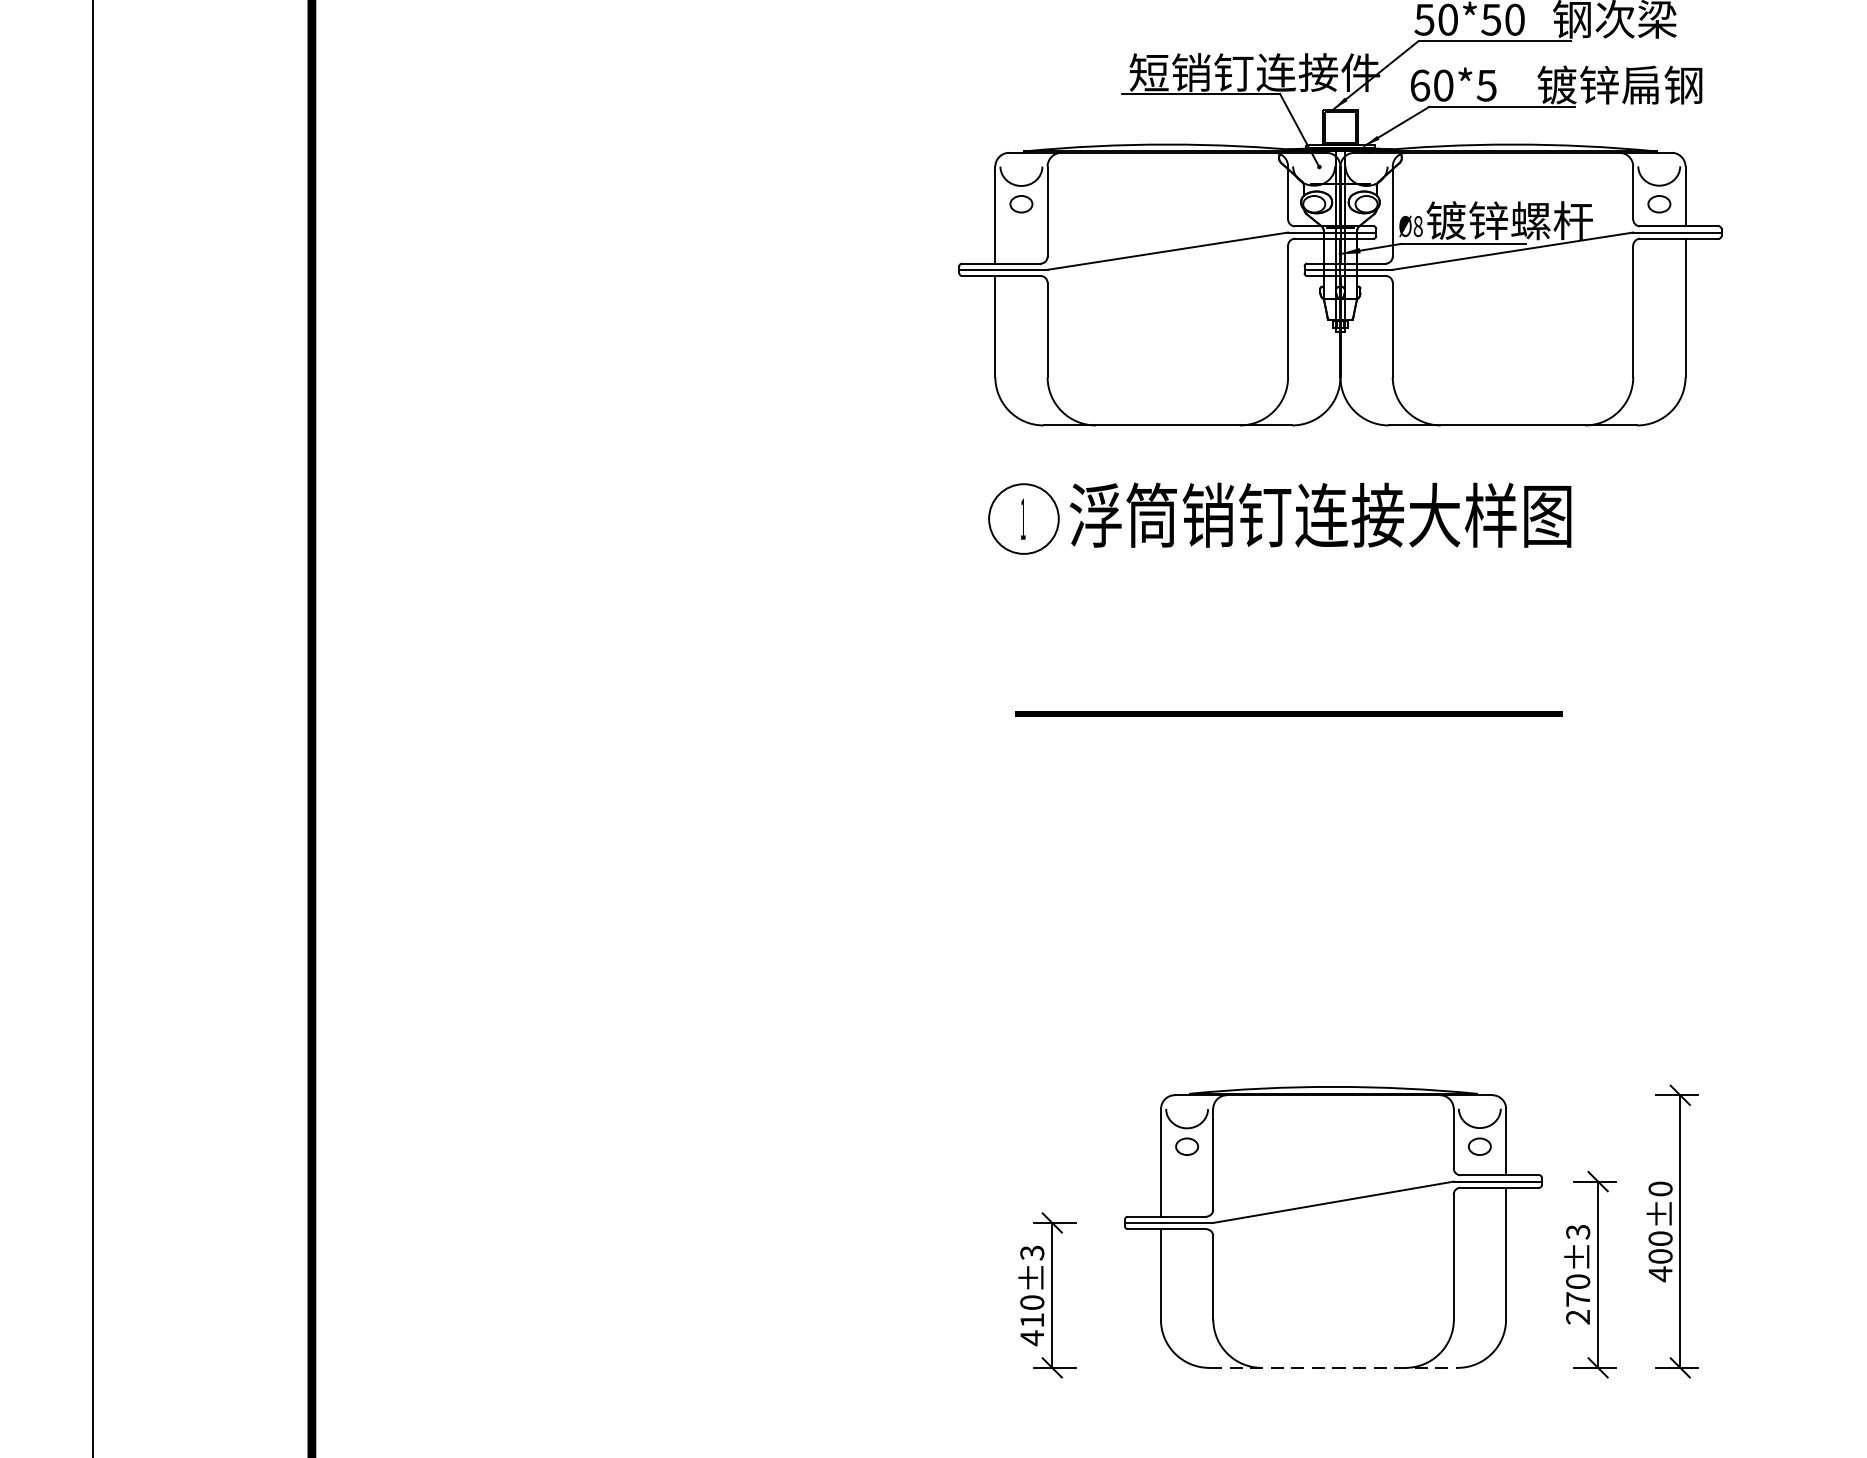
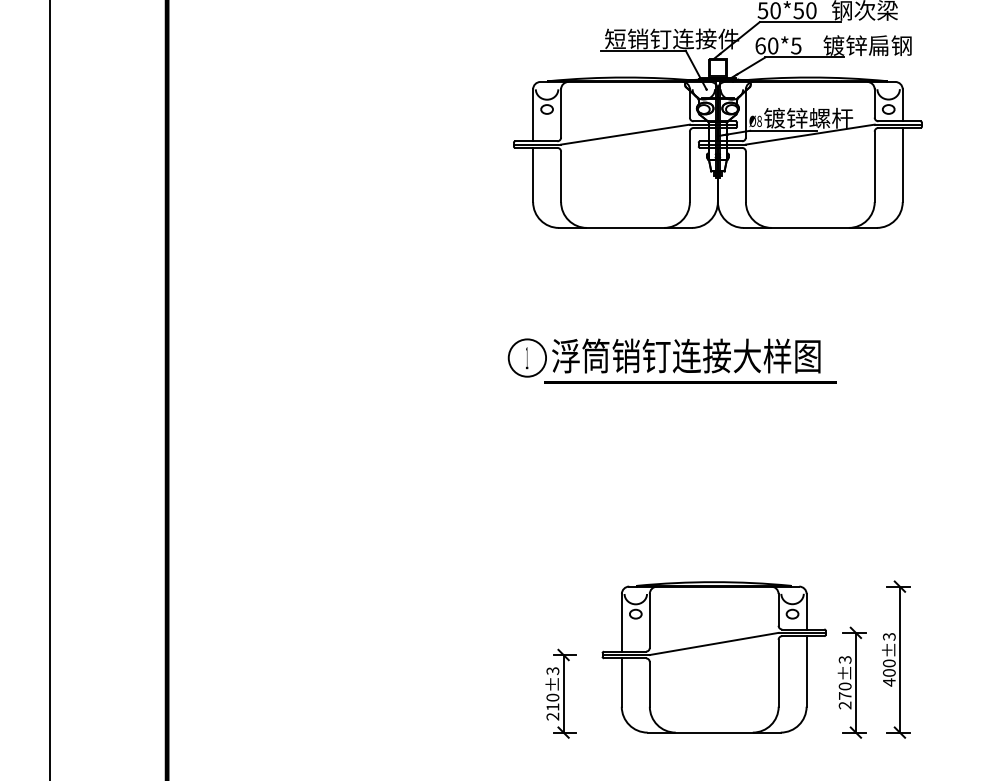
part: (1278, 517) -> (663, 357), moved
text: (1660, 1188) -> (889, 636), 400±0 -> 400±3
text: (1031, 1337) -> (552, 716), 410±3 -> 210±3
line: (1334, 1367) -> (714, 732), dashed -> solid

